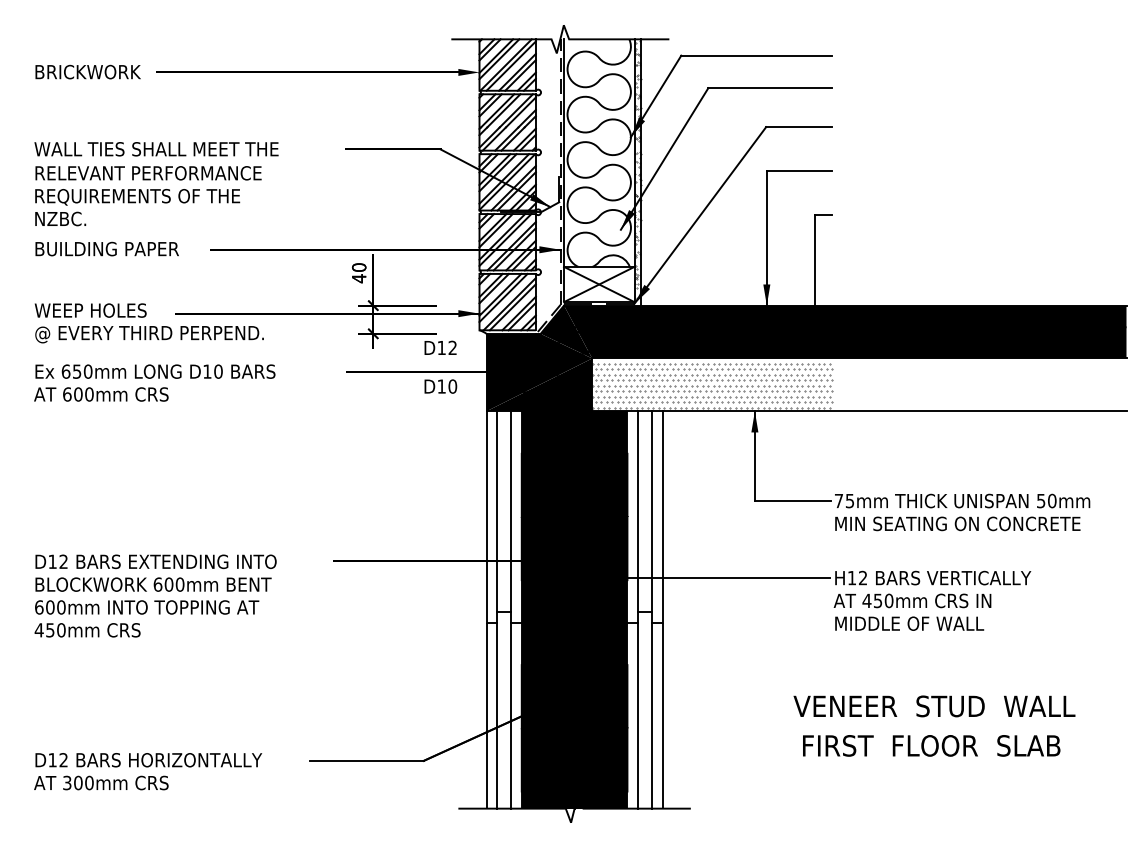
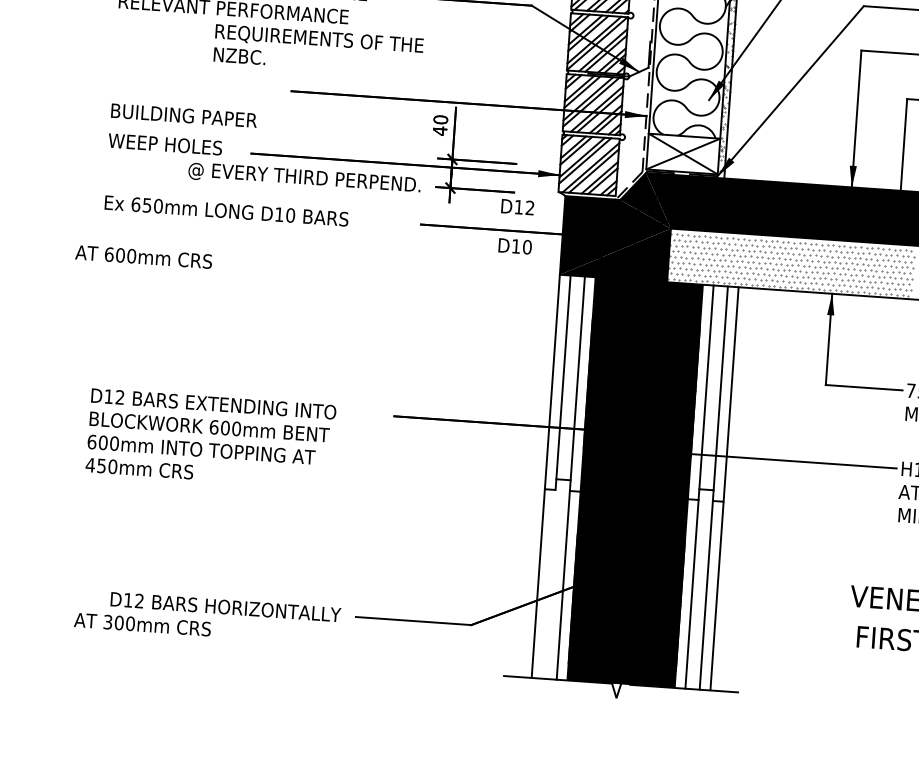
text: (137, 207) -> (318, 50), moved
text: (106, 248) -> (183, 115), moved
text: (149, 334) -> (304, 178), moved
text: (101, 394) -> (143, 257), moved
line: (497, 715) -> (549, 584), removed
text: (148, 760) -> (225, 607), moved

